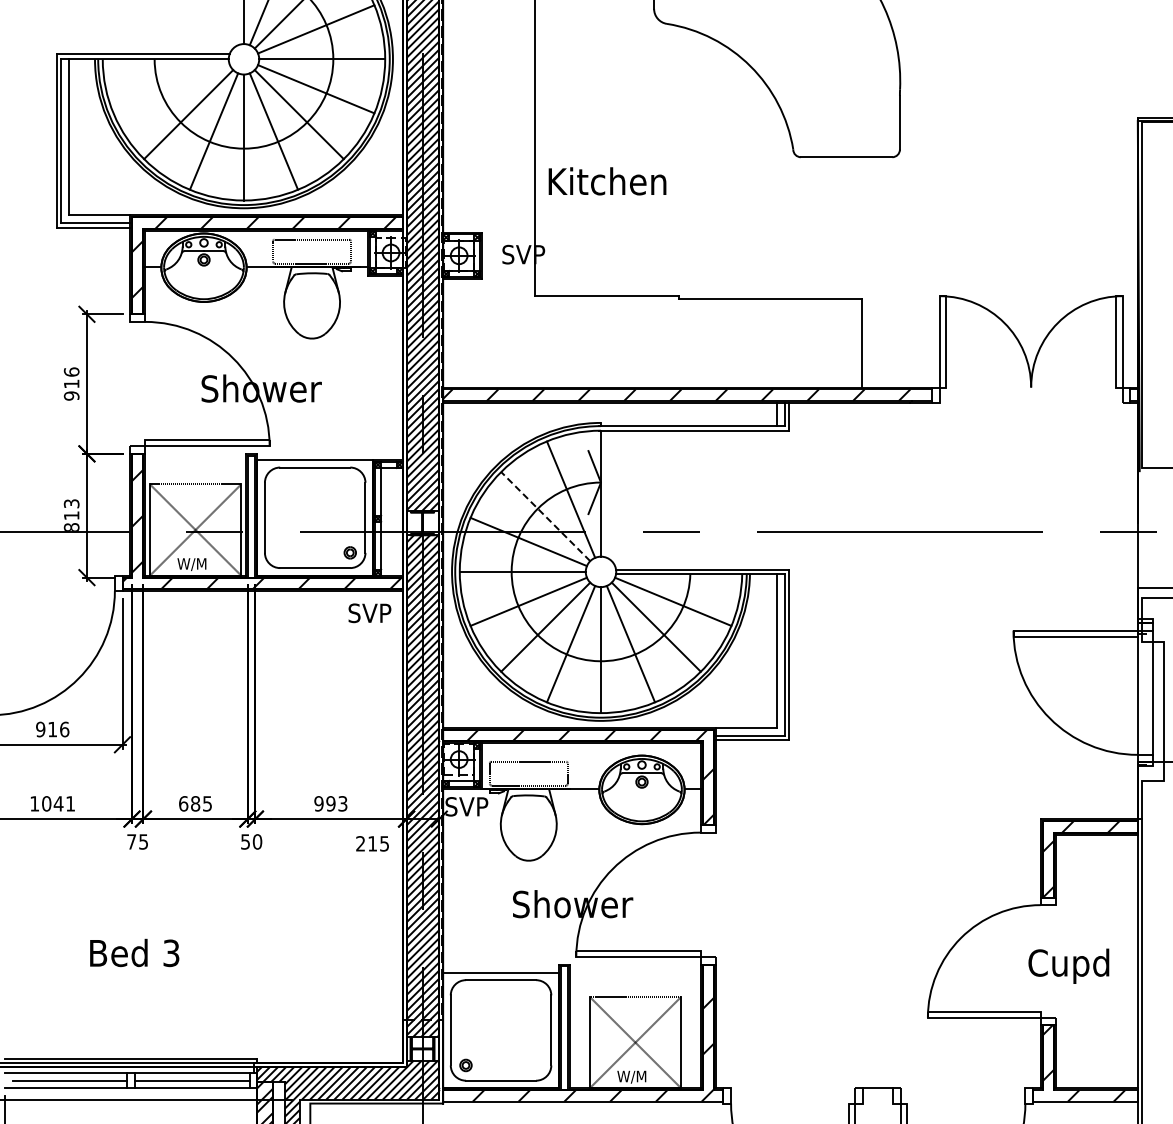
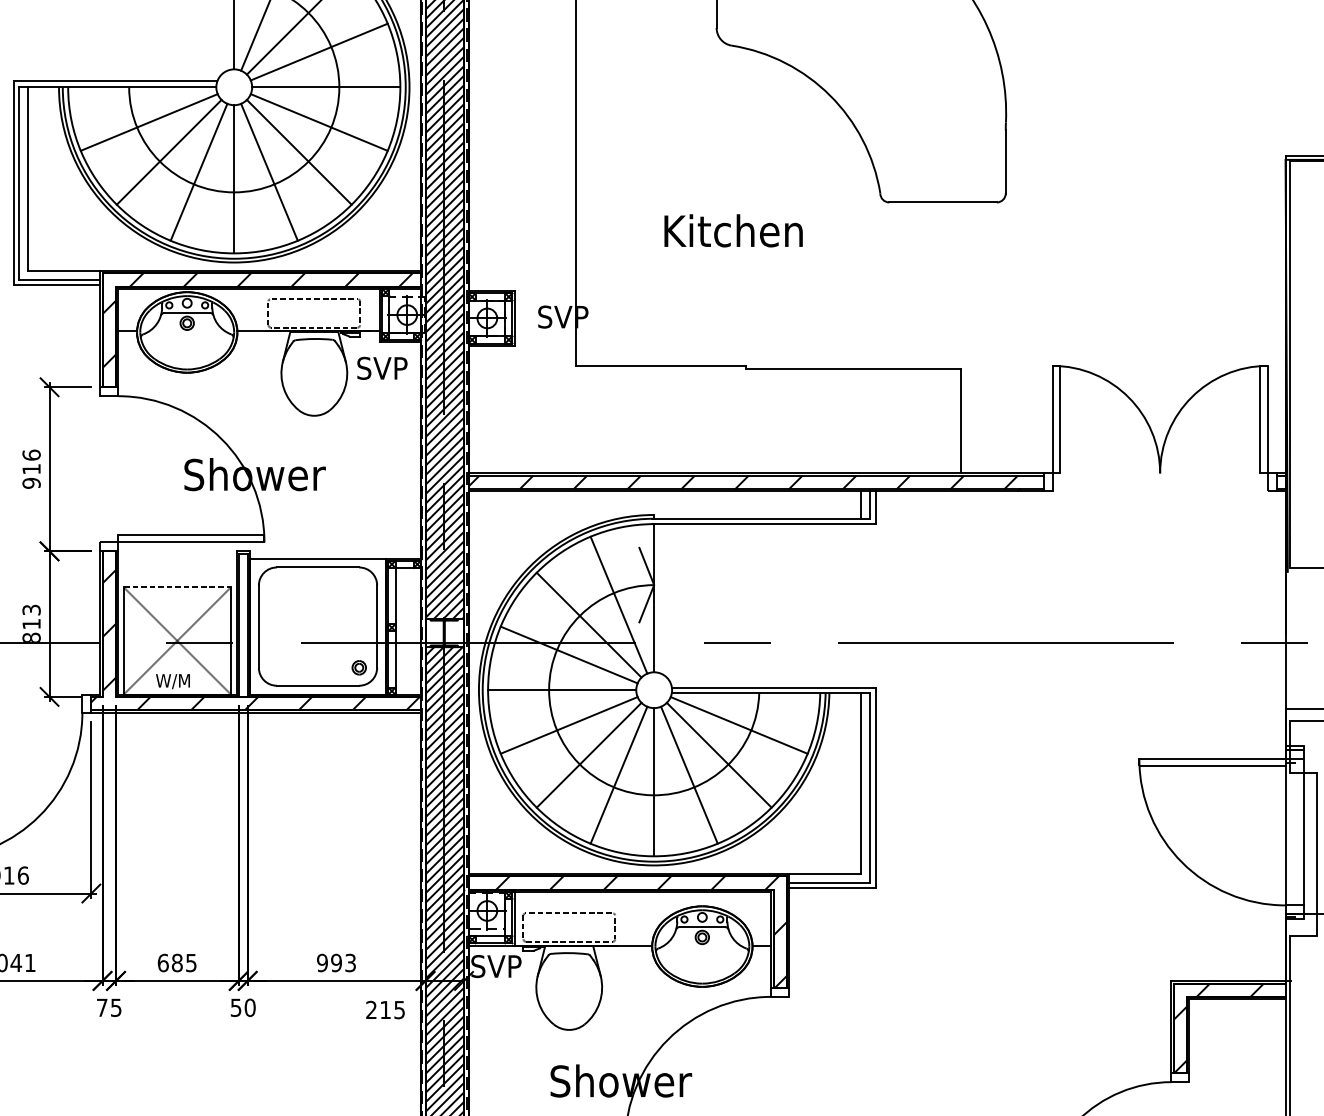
line: (171, 89) -> (149, 122), added
text: (607, 181) -> (733, 231), moved
line: (545, 516) -> (588, 625), dashed -> solid
text: (369, 613) -> (381, 368), moved

